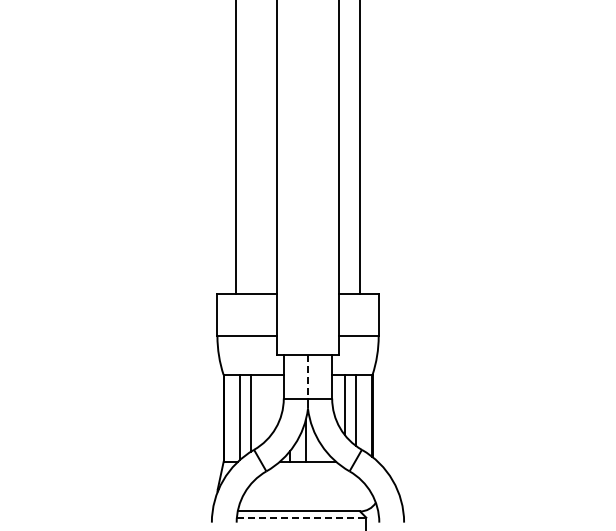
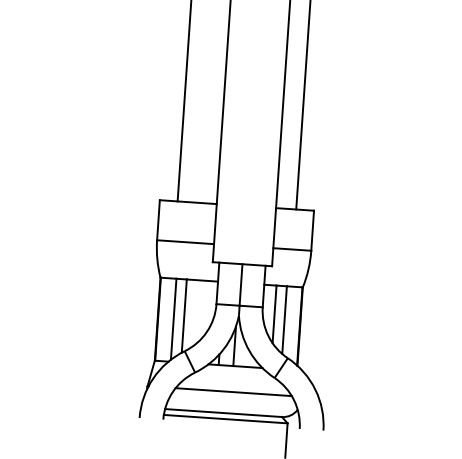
line: (308, 376) -> (241, 284), dashed -> solid
line: (307, 488) -> (233, 391), added
line: (301, 517) -> (225, 418), dashed -> solid

